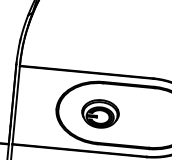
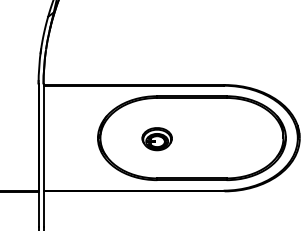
part: (99, 113) -> (156, 138), size x0.6

